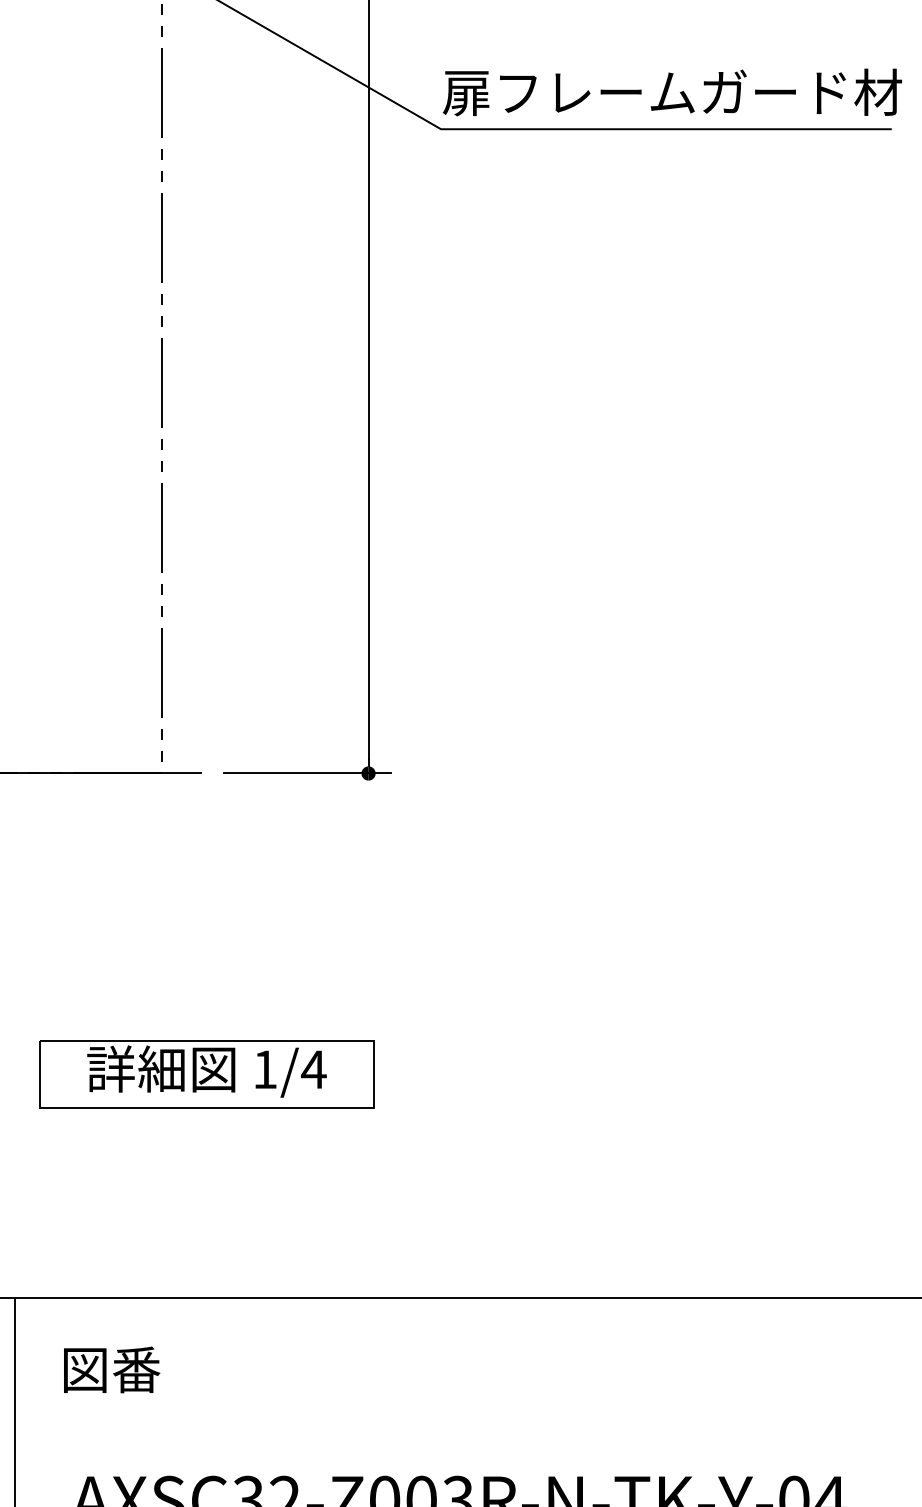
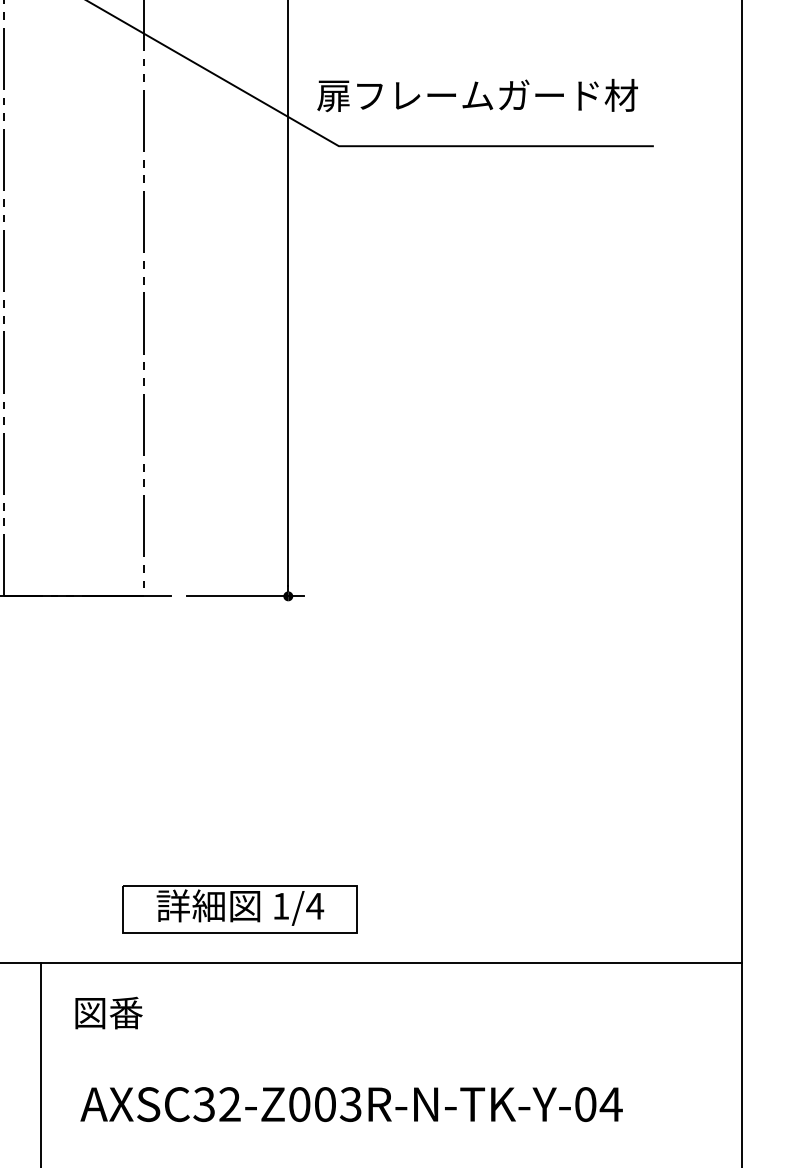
text: (672, 92) -> (477, 95), moved
part: (205, 1074) -> (239, 909), moved

